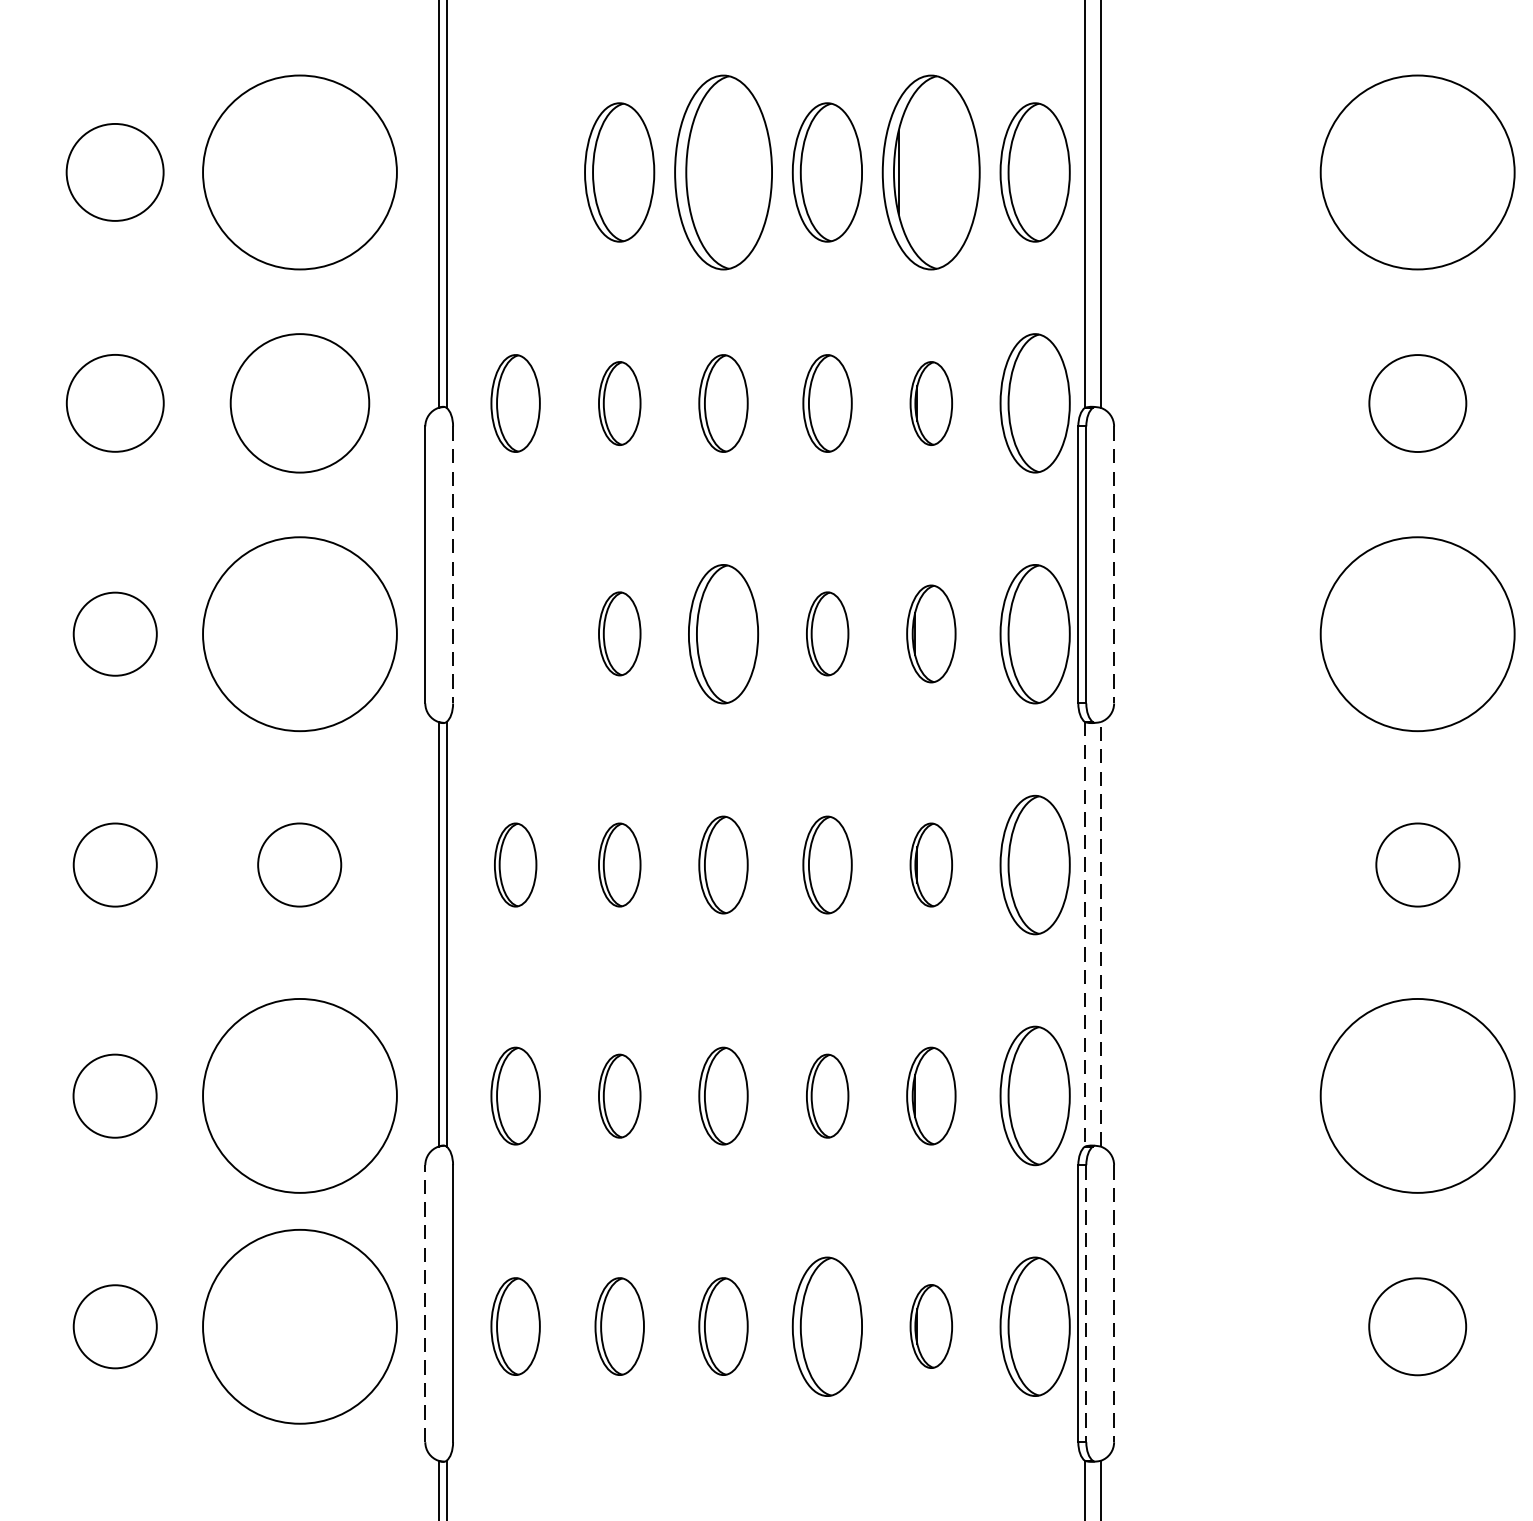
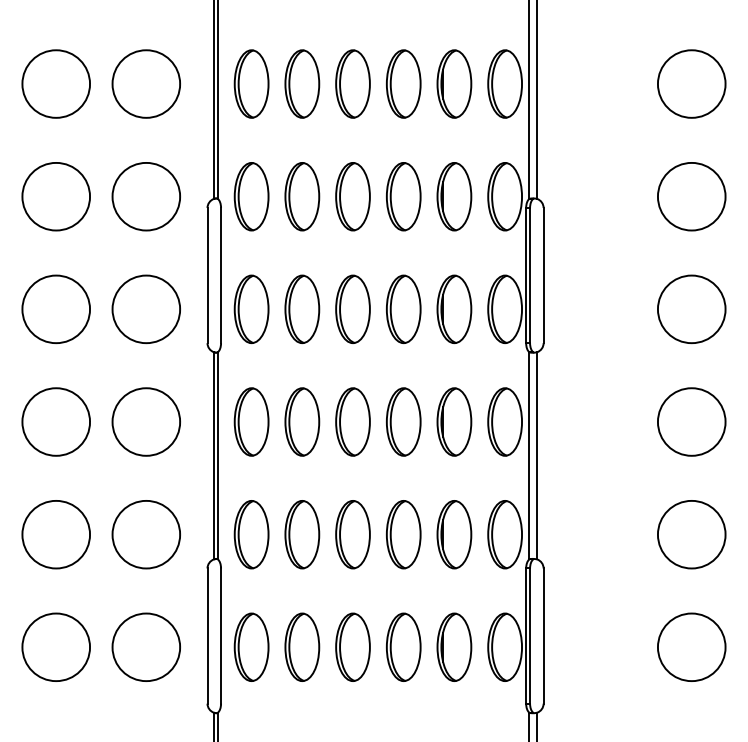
circle: (113, 171) -> (55, 83), size x1.43
circle: (300, 171) -> (146, 83), size x0.71
part: (515, 171) -> (251, 83), added
part: (722, 171) -> (352, 83), size x0.71
part: (931, 171) -> (454, 83), size x0.71
circle: (1417, 171) -> (691, 83), size x0.71
circle: (115, 402) -> (56, 196), size x1.43
part: (515, 402) -> (251, 196), size x1.43
part: (619, 402) -> (302, 196), size x1.67
part: (722, 402) -> (352, 196), size x1.43
part: (826, 402) -> (403, 196), size x1.43
part: (931, 402) -> (454, 196), size x1.67
circle: (1417, 402) -> (691, 196), size x1.43
line: (453, 564) -> (221, 275), dashed -> solid
line: (1113, 564) -> (543, 275), dashed -> solid
part: (515, 632) -> (251, 308), added
part: (619, 632) -> (302, 308), size x1.67
part: (826, 632) -> (403, 308), size x1.67
part: (931, 632) -> (454, 308), size x1.43
circle: (115, 634) -> (56, 309), size x1.67
circle: (300, 634) -> (146, 309), size x0.71
circle: (1417, 634) -> (691, 309), size x0.71
circle: (115, 863) -> (56, 421), size x1.67
circle: (298, 863) -> (145, 421), size x1.67
part: (515, 863) -> (251, 421), size x1.67
part: (619, 863) -> (302, 421), size x1.67
part: (722, 863) -> (352, 421), size x1.43
part: (826, 863) -> (403, 421), size x1.43
part: (931, 863) -> (454, 421), size x1.67
circle: (1417, 863) -> (691, 421), size x1.67
line: (1085, 933) -> (529, 455), dashed -> solid
line: (1101, 933) -> (537, 455), dashed -> solid
circle: (113, 1095) -> (55, 534), size x1.67
circle: (300, 1095) -> (146, 534), size x0.71
part: (515, 1095) -> (251, 534), size x1.43
part: (619, 1095) -> (302, 534), size x1.67
part: (722, 1095) -> (352, 534), size x1.43
part: (826, 1095) -> (403, 534), size x1.67
part: (931, 1095) -> (454, 534), size x1.43
circle: (1417, 1095) -> (691, 534), size x0.71
line: (425, 1304) -> (207, 636), dashed -> solid
line: (1087, 1304) -> (530, 636), dashed -> solid
line: (1113, 1304) -> (543, 636), dashed -> solid
part: (515, 1325) -> (251, 646), size x1.43
part: (619, 1325) -> (302, 646), size x1.43
part: (722, 1325) -> (352, 646), size x1.43
part: (931, 1325) -> (454, 646), size x1.67
circle: (115, 1327) -> (56, 647), size x1.67
circle: (300, 1327) -> (146, 647), size x0.71
circle: (1417, 1327) -> (691, 647), size x1.43

